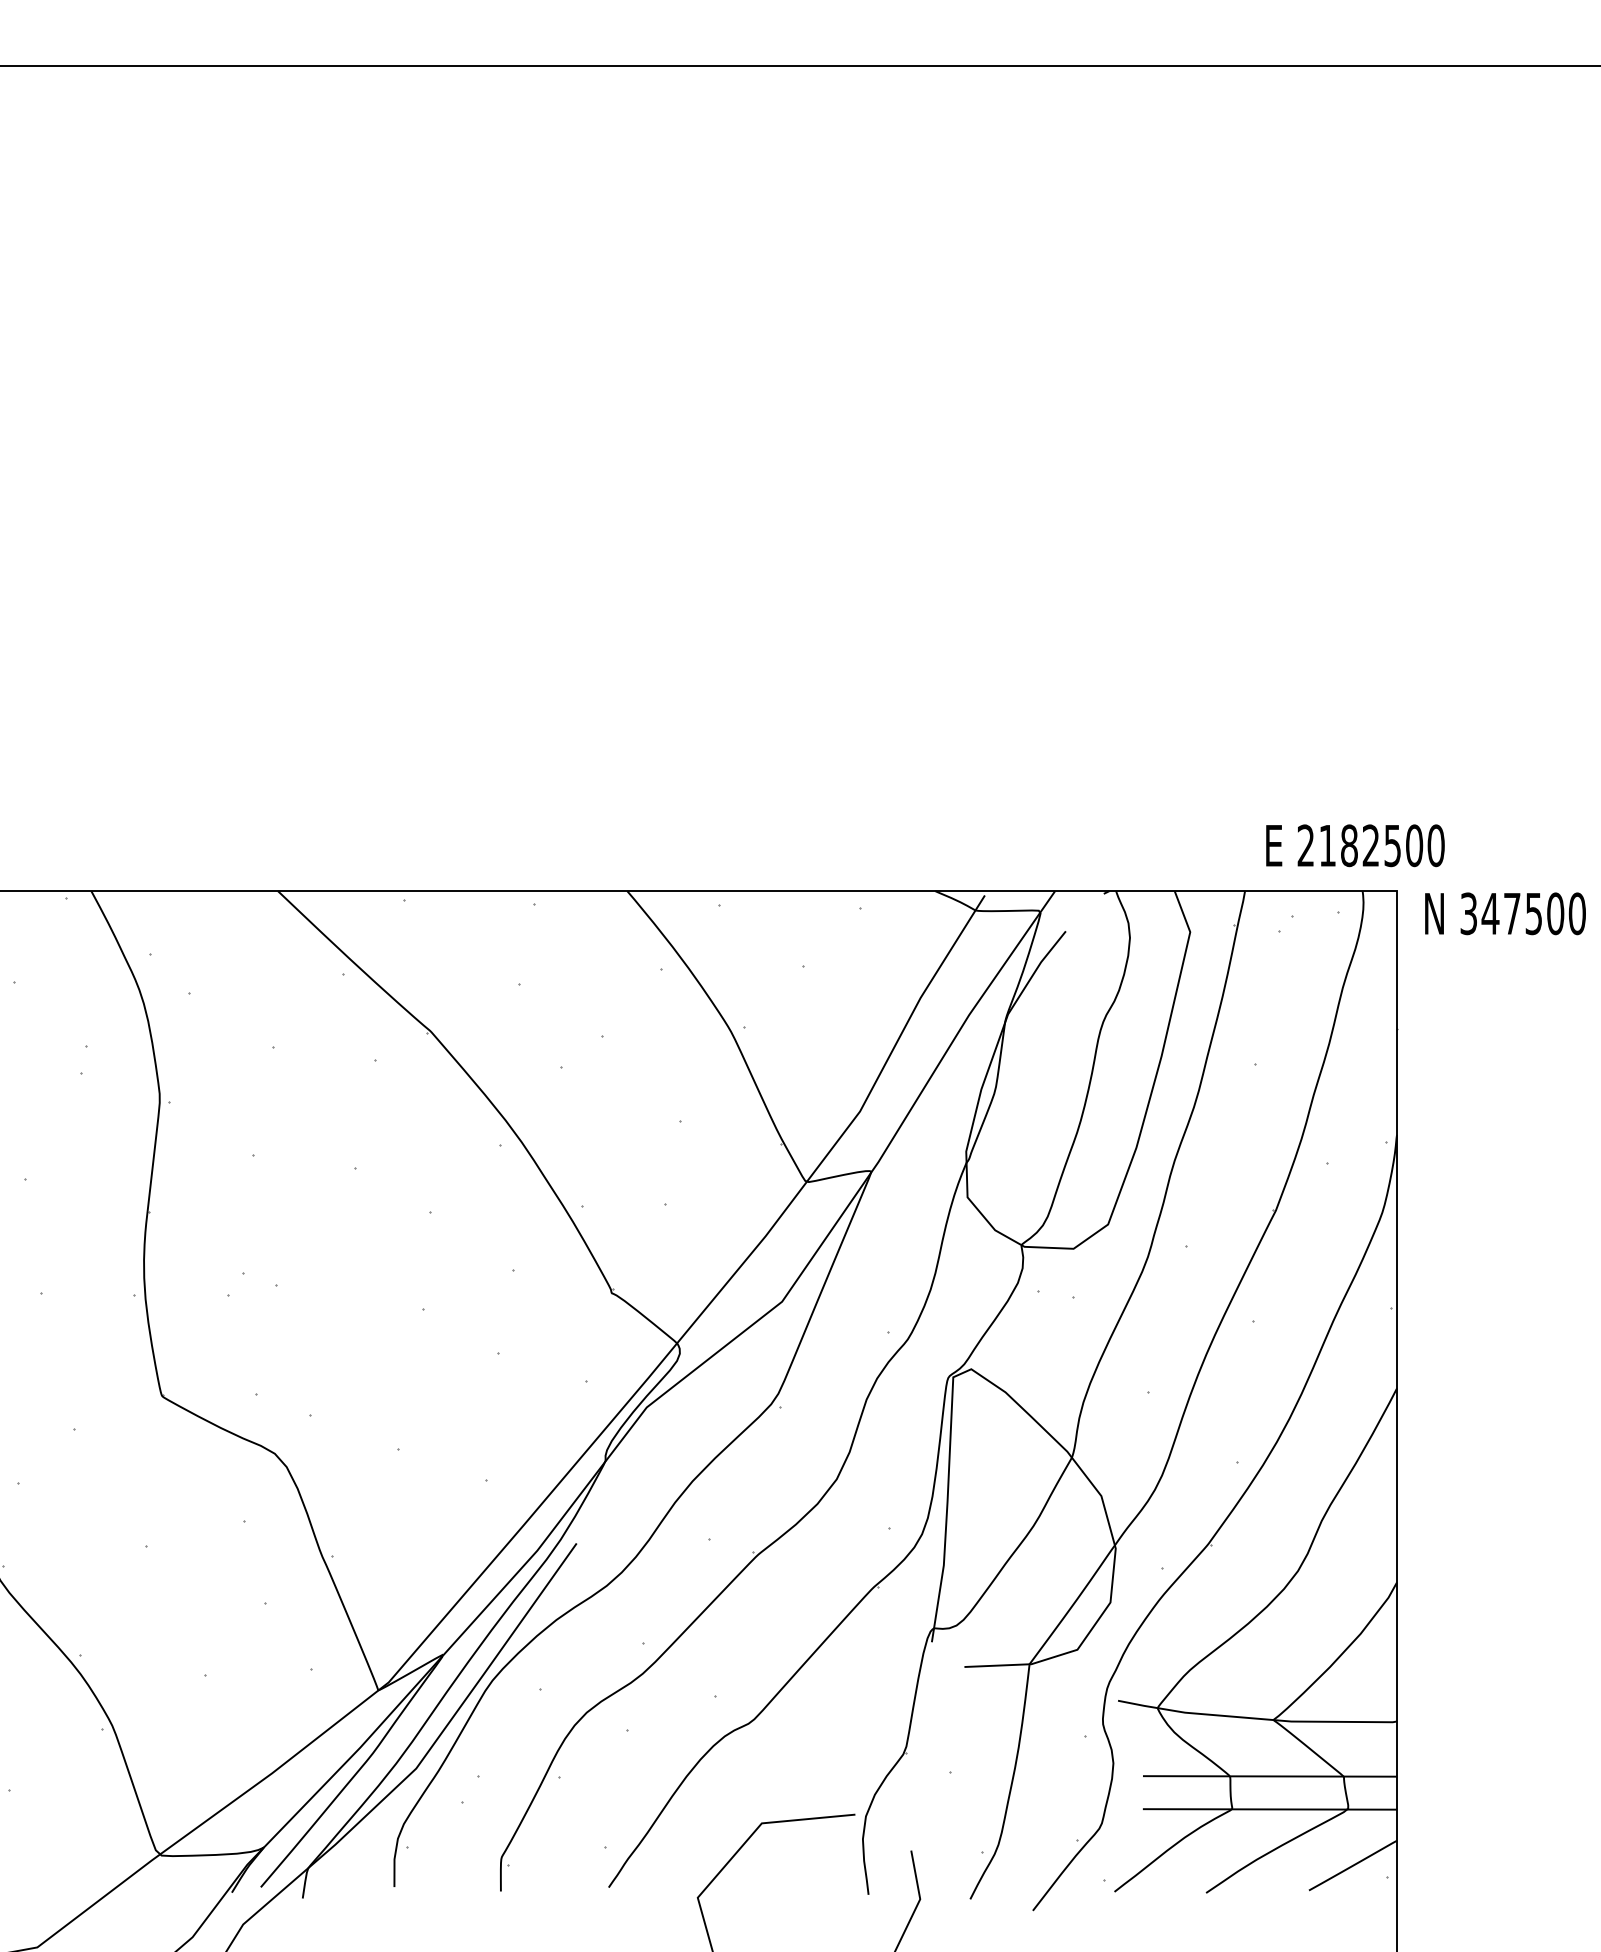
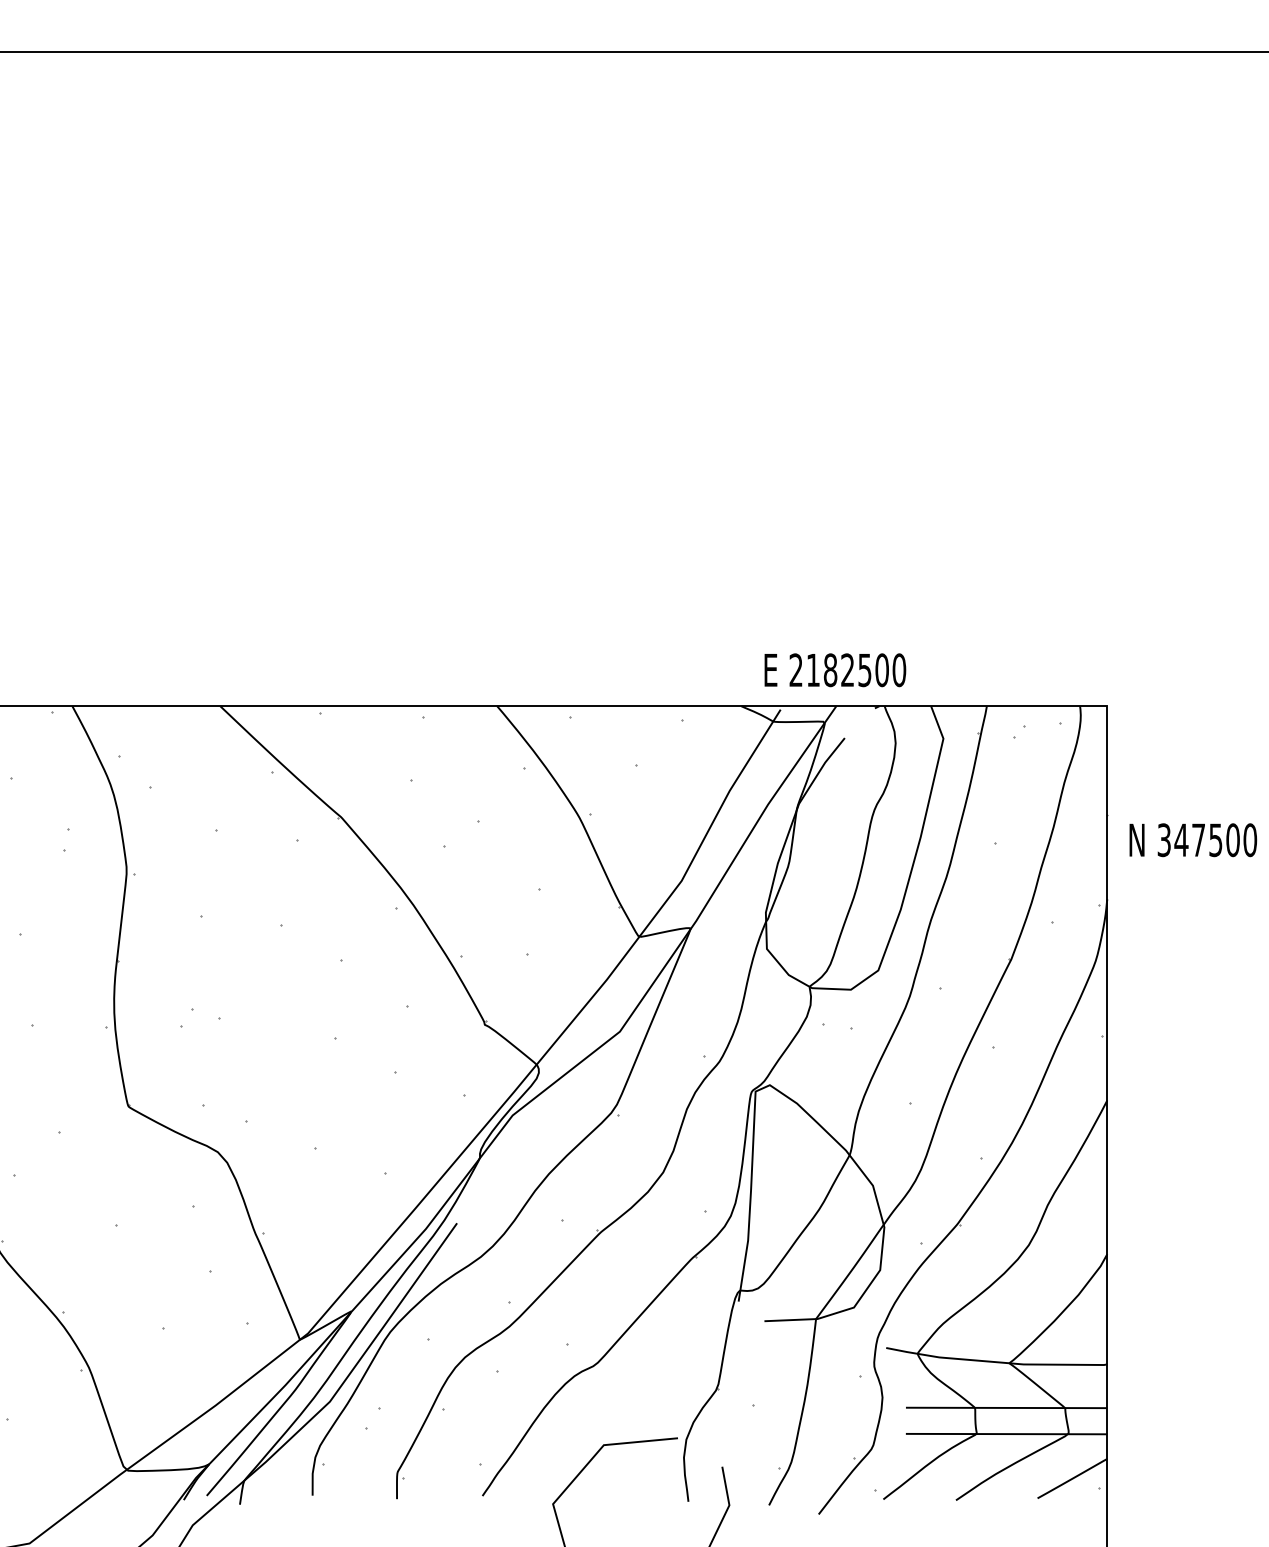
text: (1355, 846) -> (835, 670), moved
text: (1505, 914) -> (1193, 840), moved

